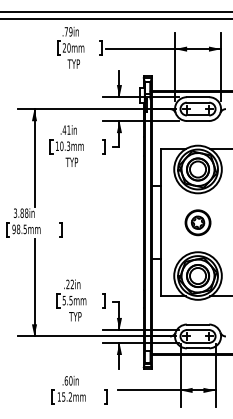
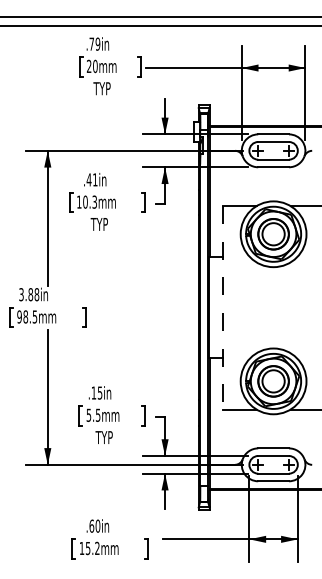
line: (161, 222) -> (222, 307), solid -> dashed
part: (197, 222) -> (273, 307), removed
text: (69, 284) -> (96, 392), .22in -> .15in

